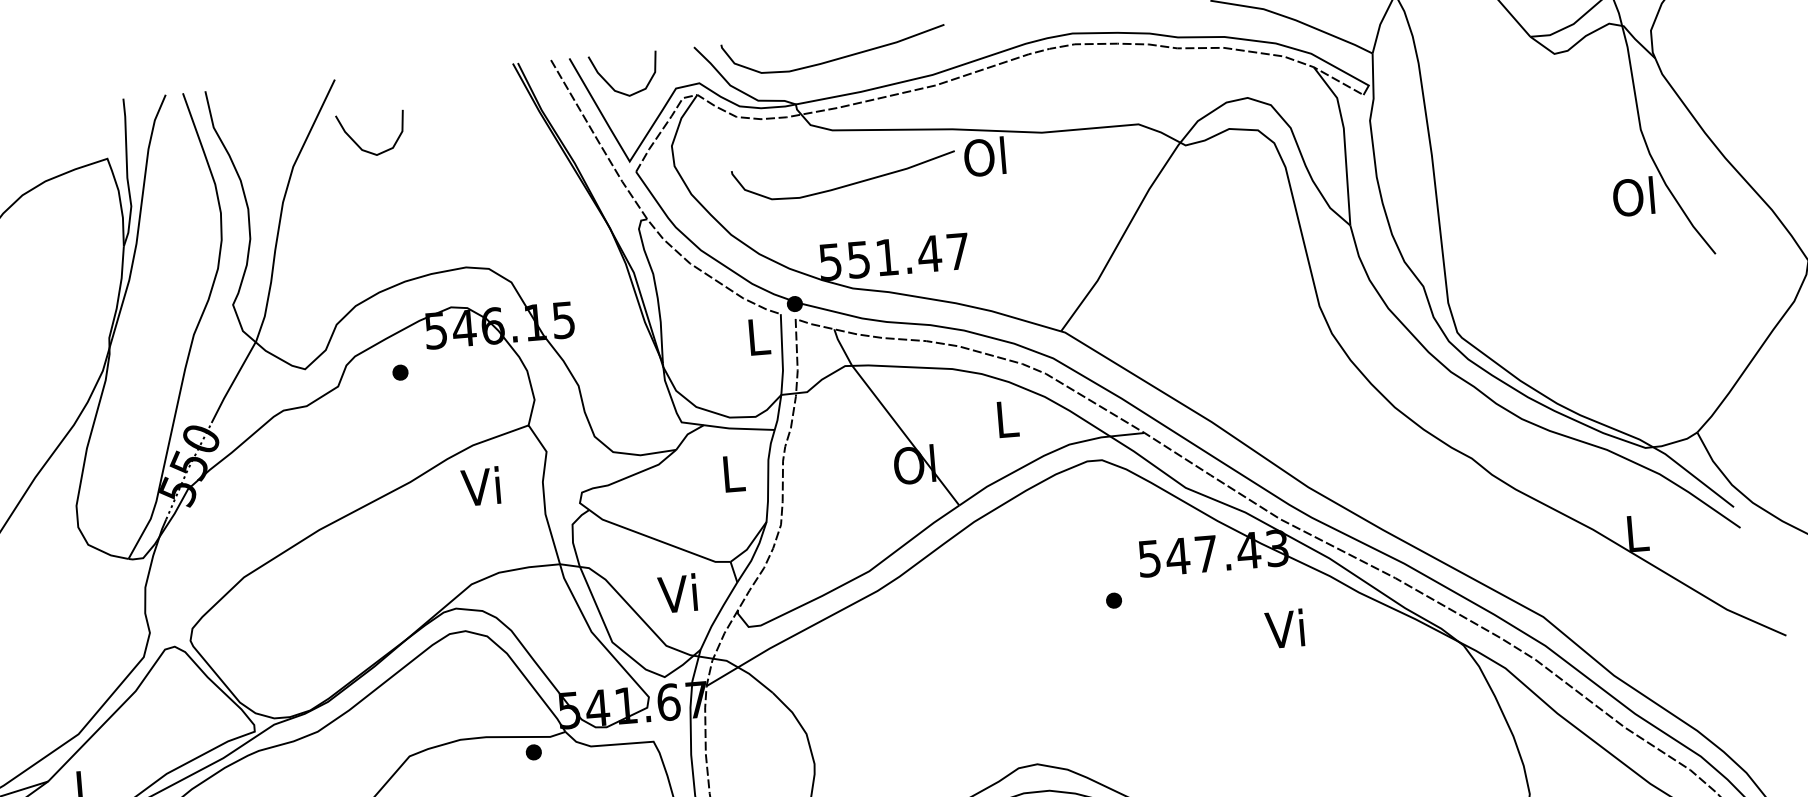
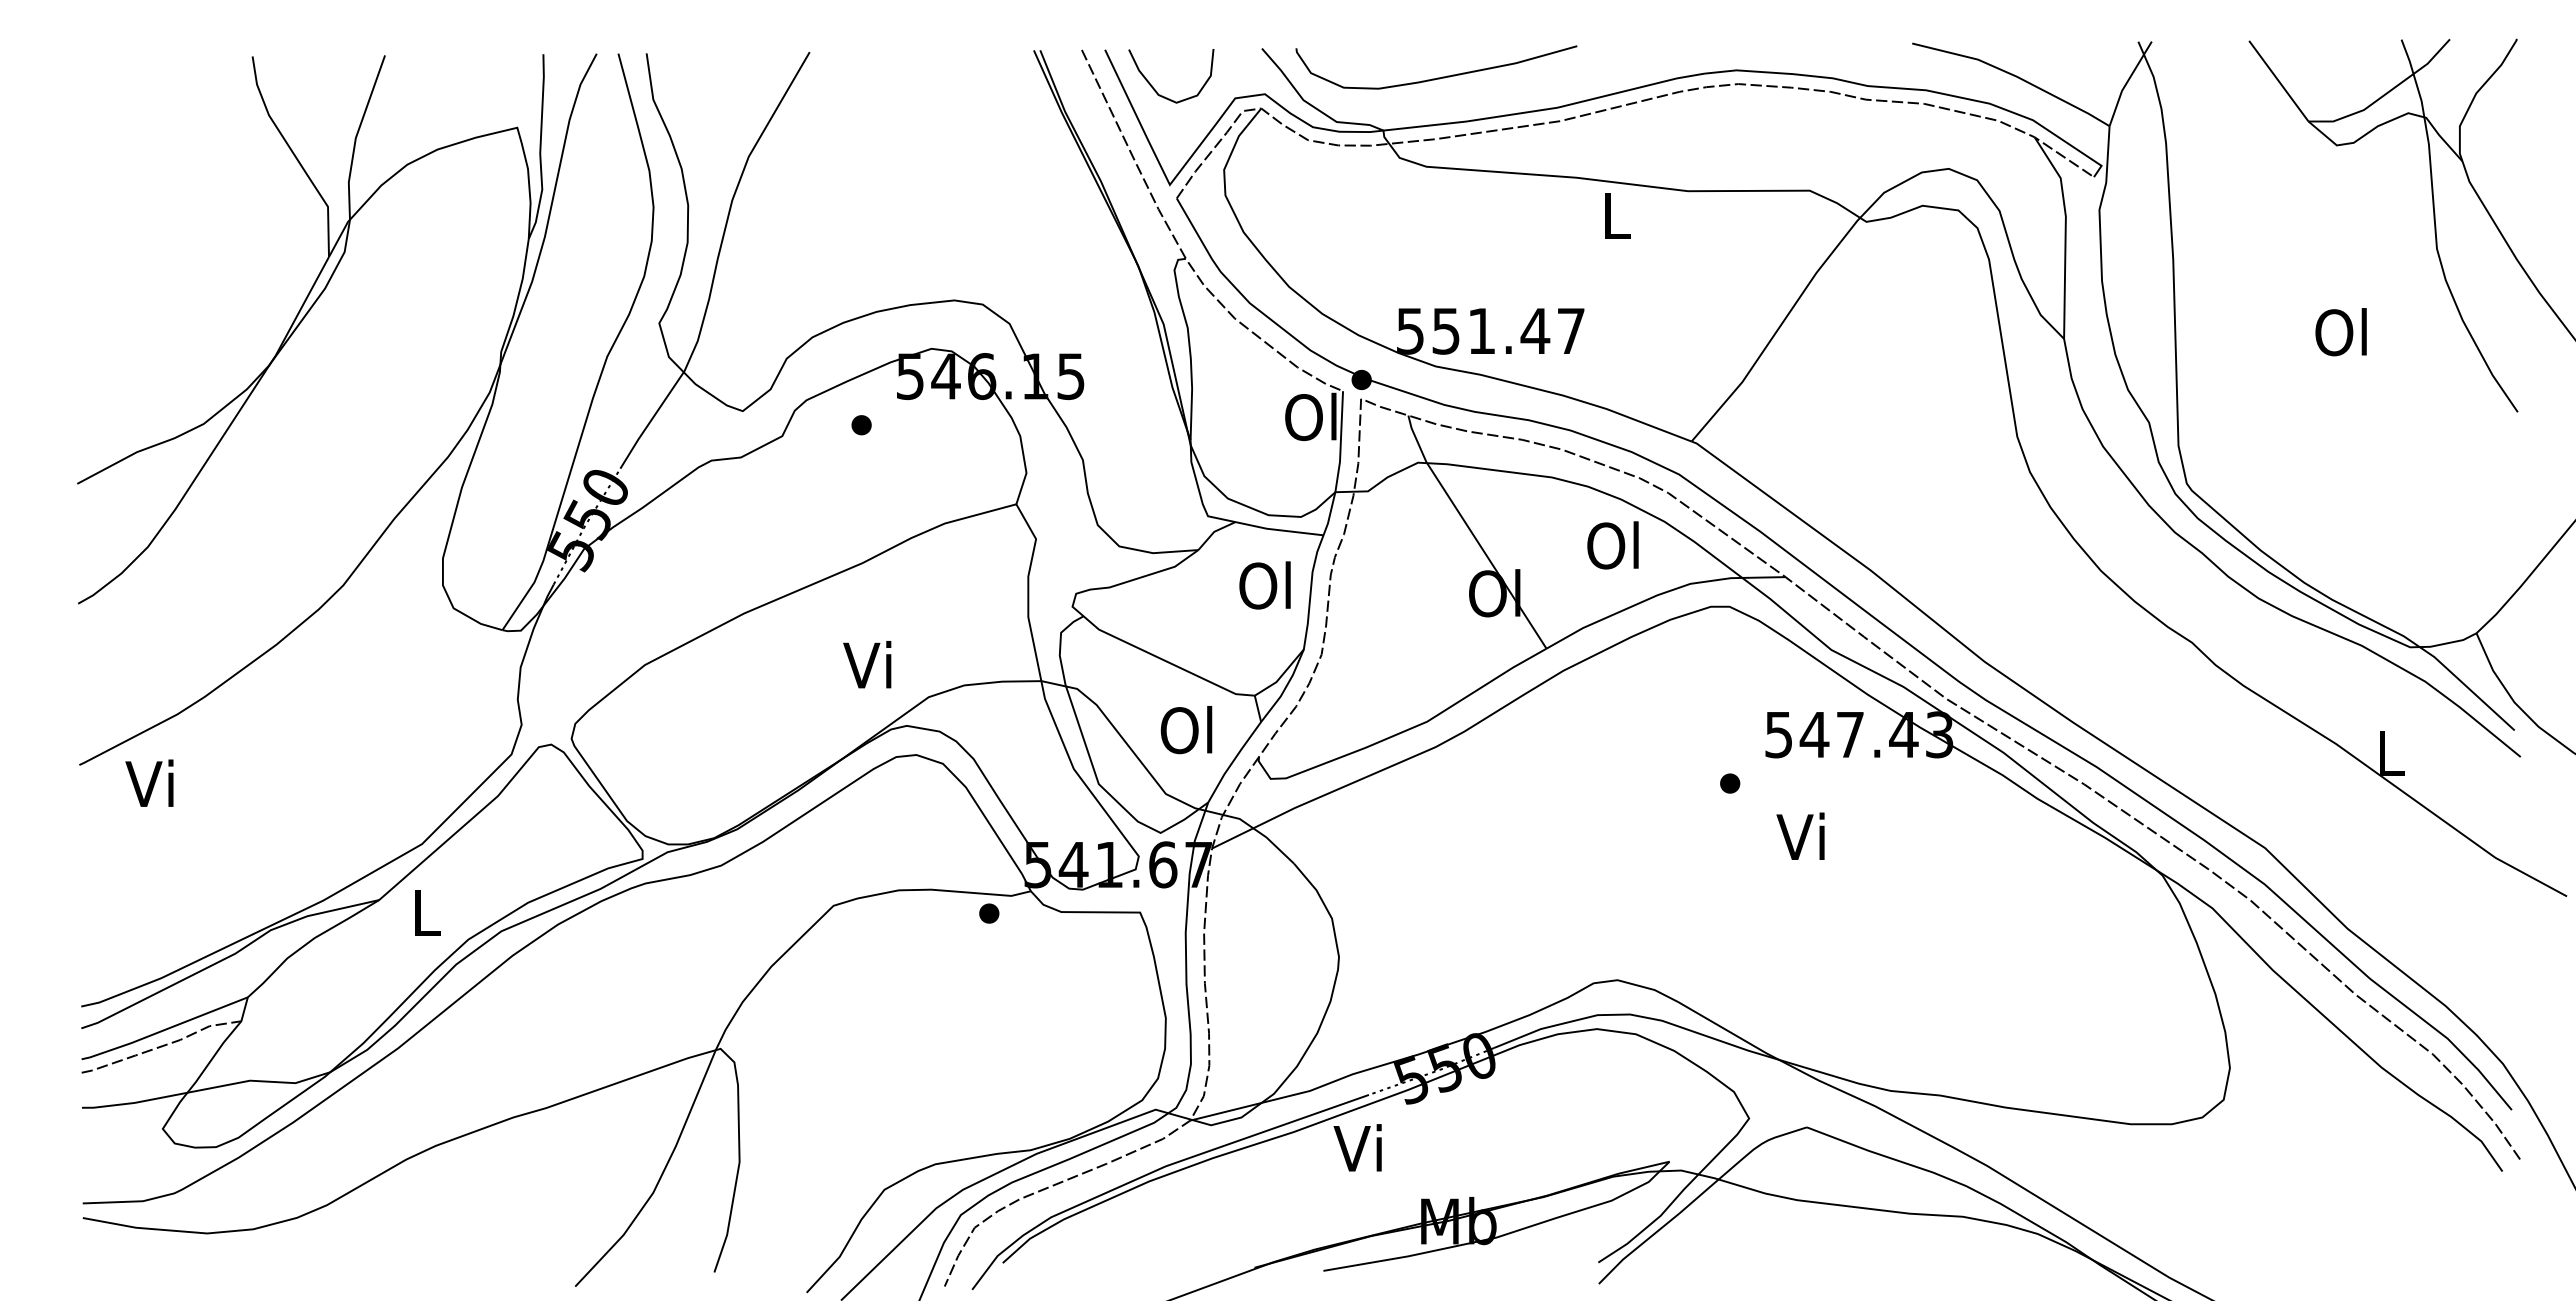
curve: (360, 146) -> (834, 138), removed
text: (984, 156) -> (1613, 215), Ol -> L
curve: (845, 185) -> (1437, 236), removed
text: (1633, 197) -> (2340, 332), moved
text: (756, 336) -> (1310, 416), L -> Ol
text: (1005, 419) -> (1612, 545), L -> Ol
text: (731, 473) -> (1264, 585), L -> Ol
text: (480, 486) -> (867, 664), moved
text: (678, 594) -> (1186, 730), Vi -> Ol
text: (1284, 628) -> (1800, 835), moved

